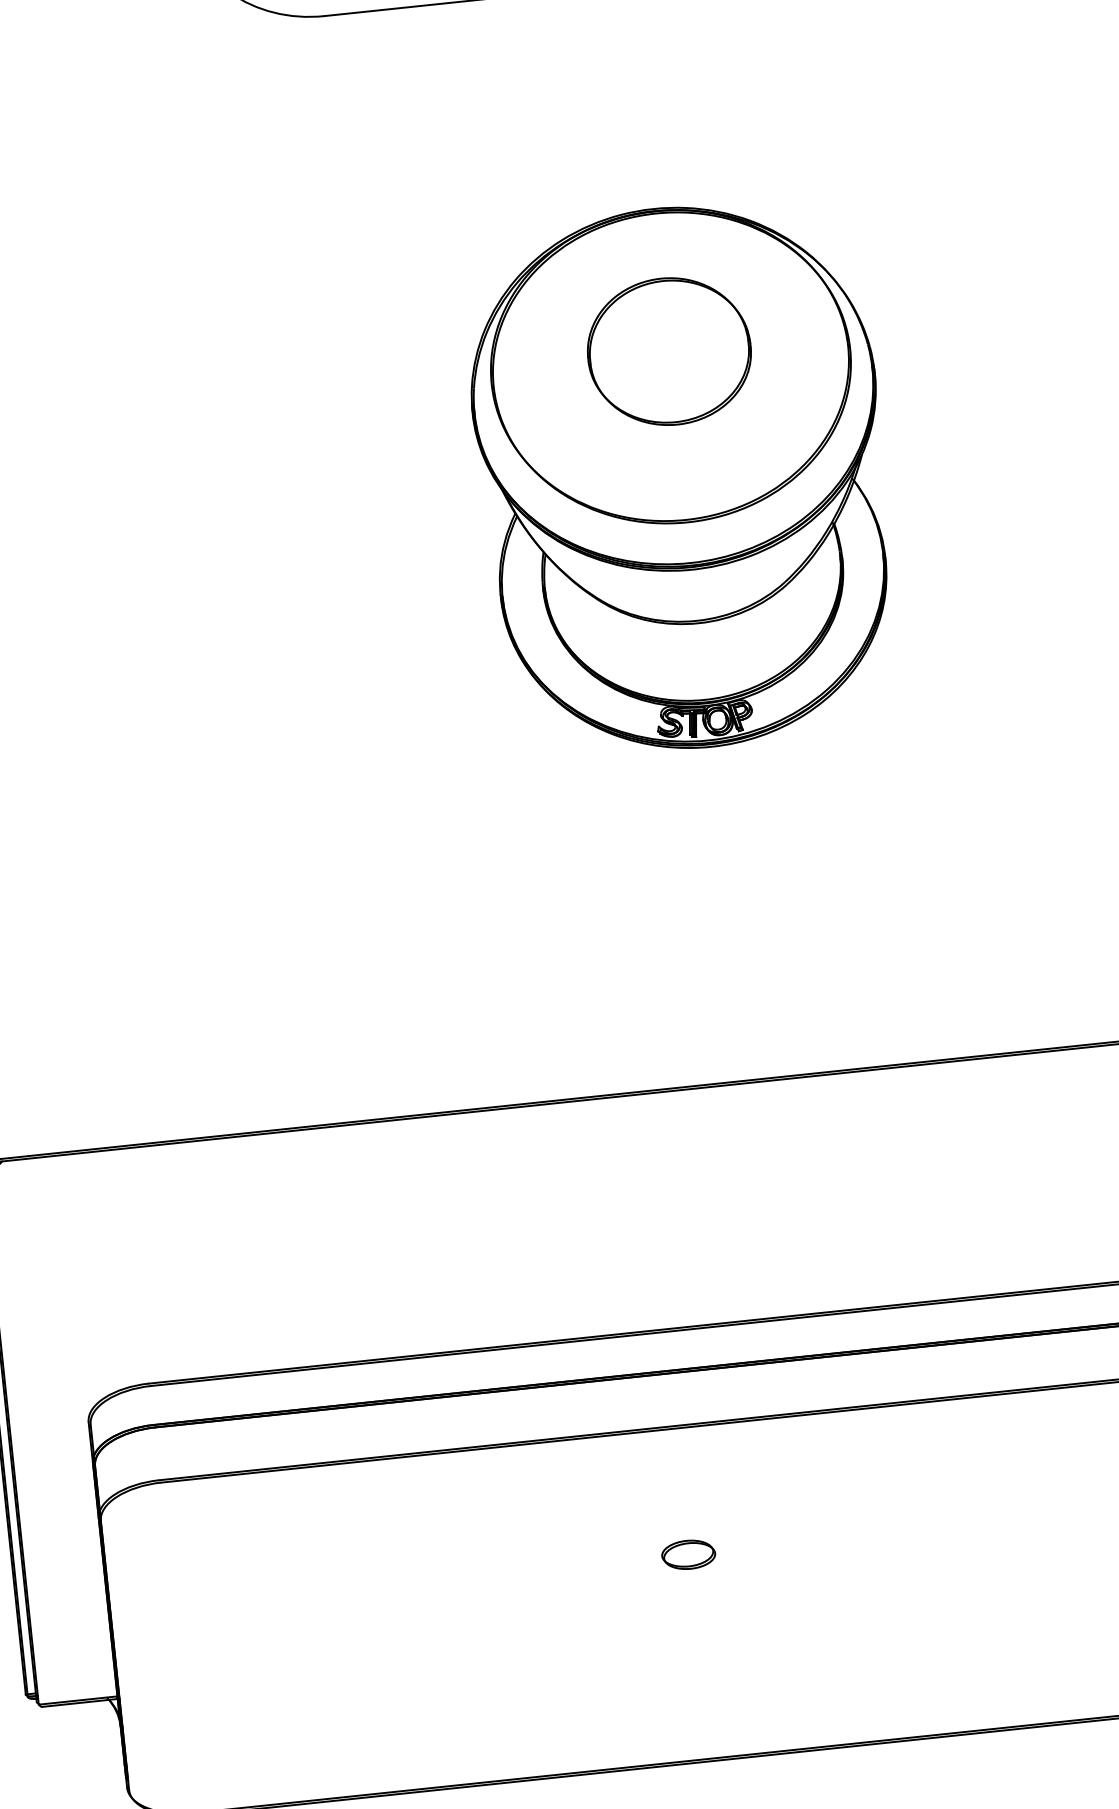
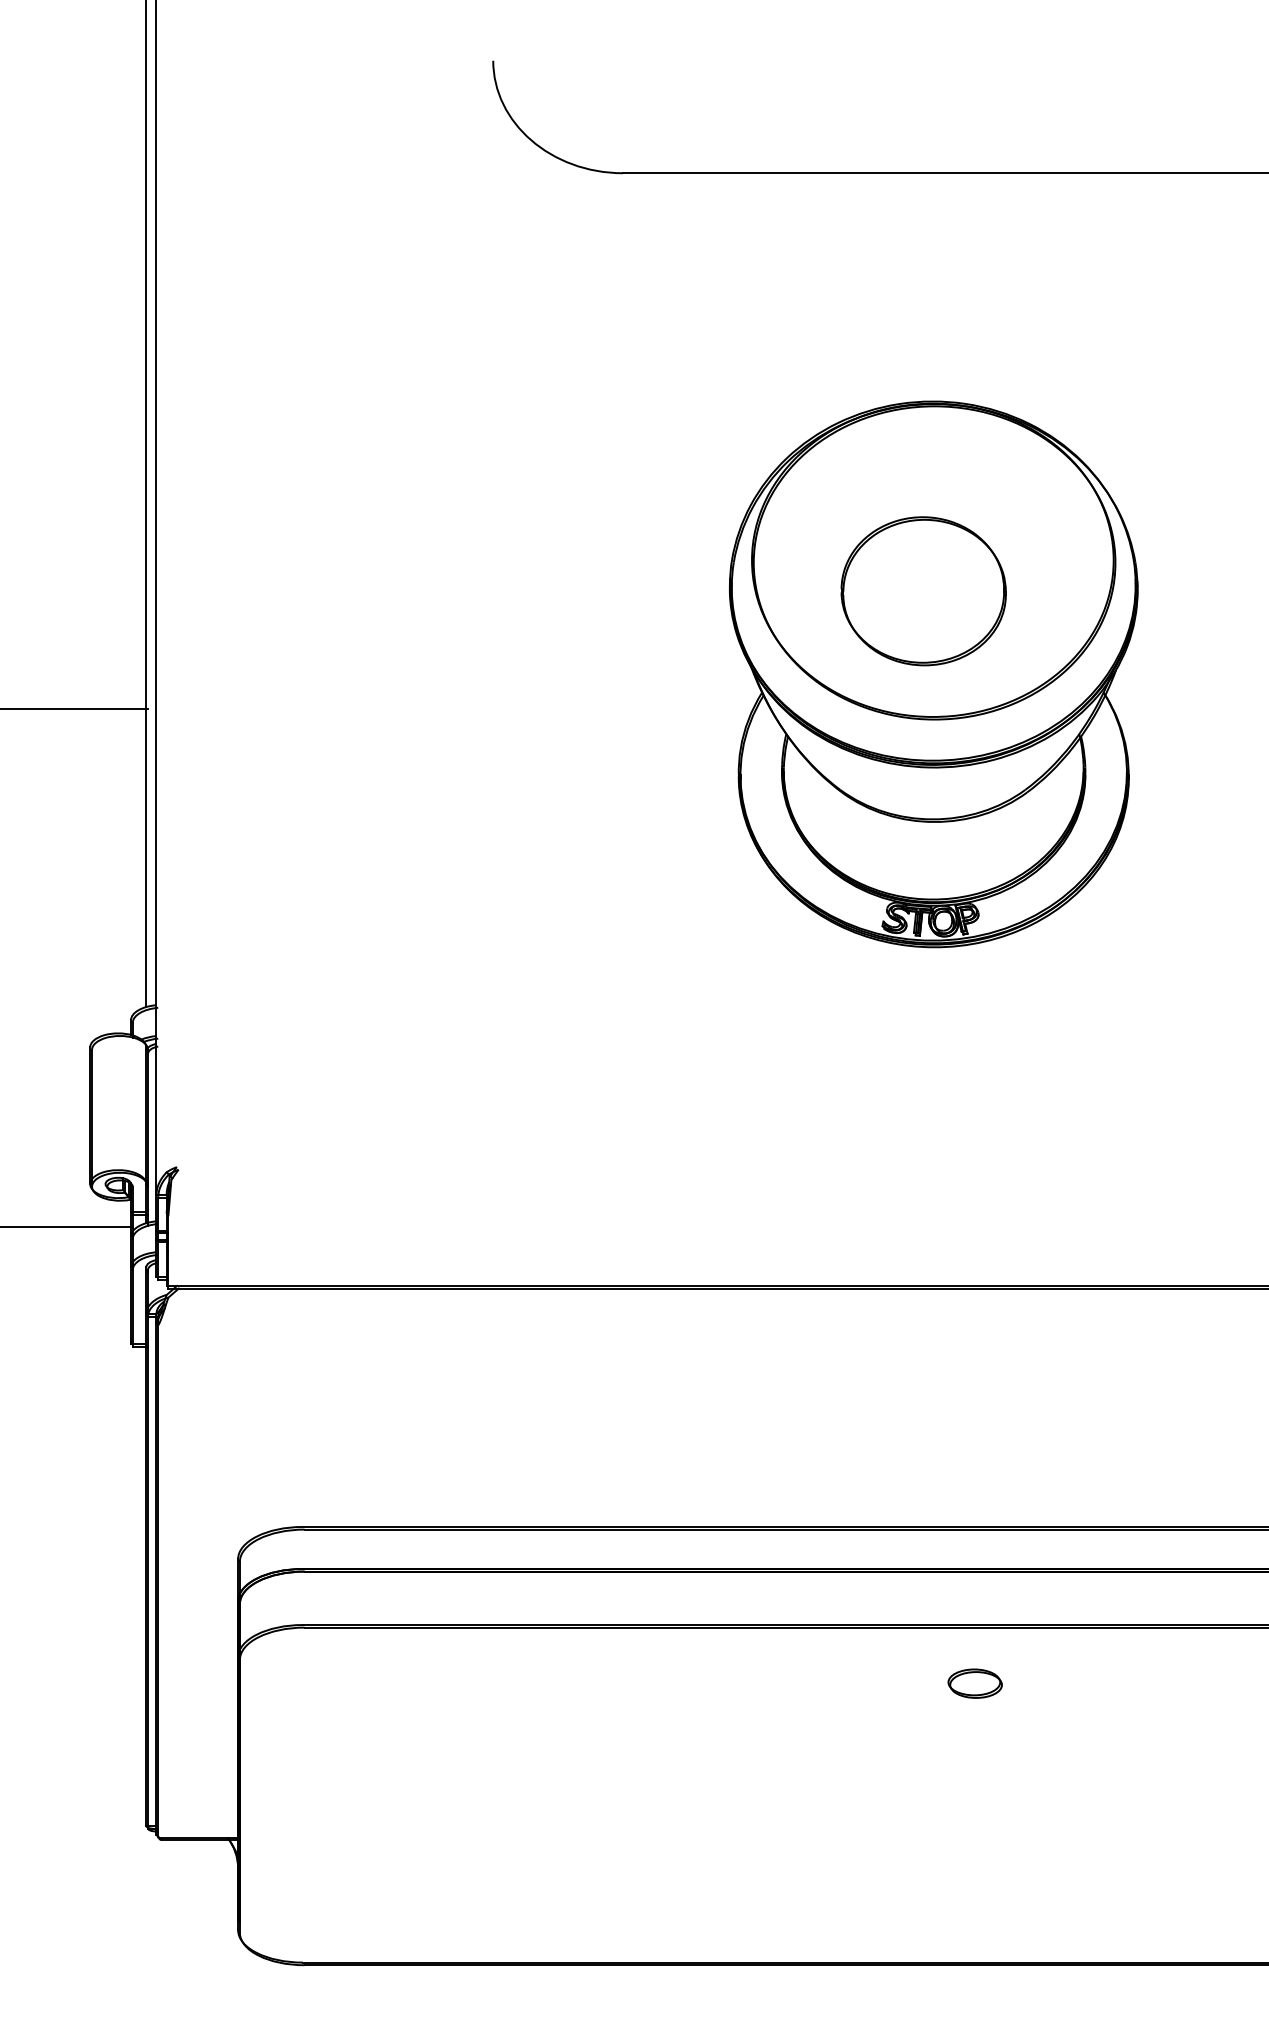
part: (669, 351) -> (923, 591), moved
part: (687, 1554) -> (974, 1683), moved

